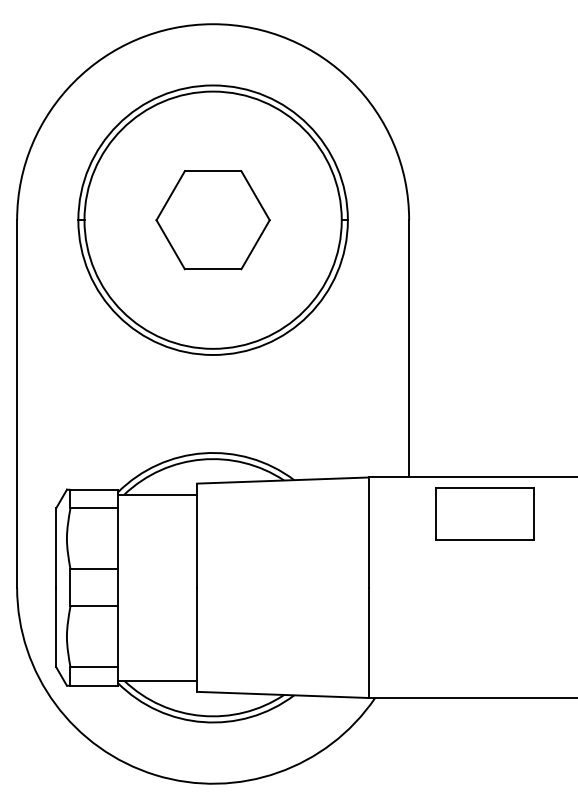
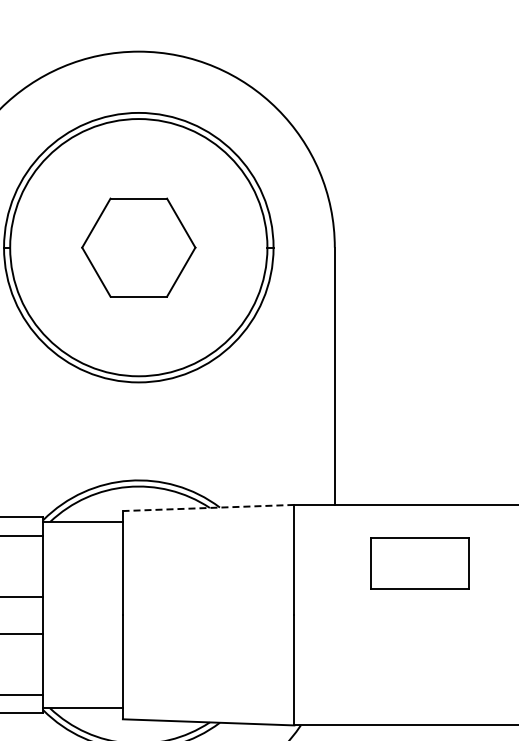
line: (282, 480) -> (208, 507), solid -> dashed
part: (484, 513) -> (419, 562), moved

